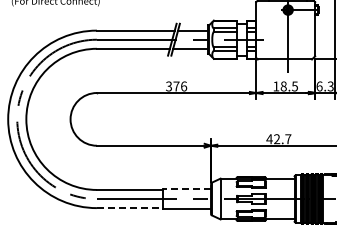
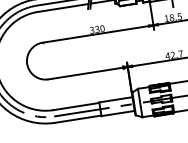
text: (180, 86) -> (100, 29), 376 -> 330
line: (187, 189) -> (116, 99), dashed -> solid
line: (130, 208) -> (78, 119), dashed -> solid

